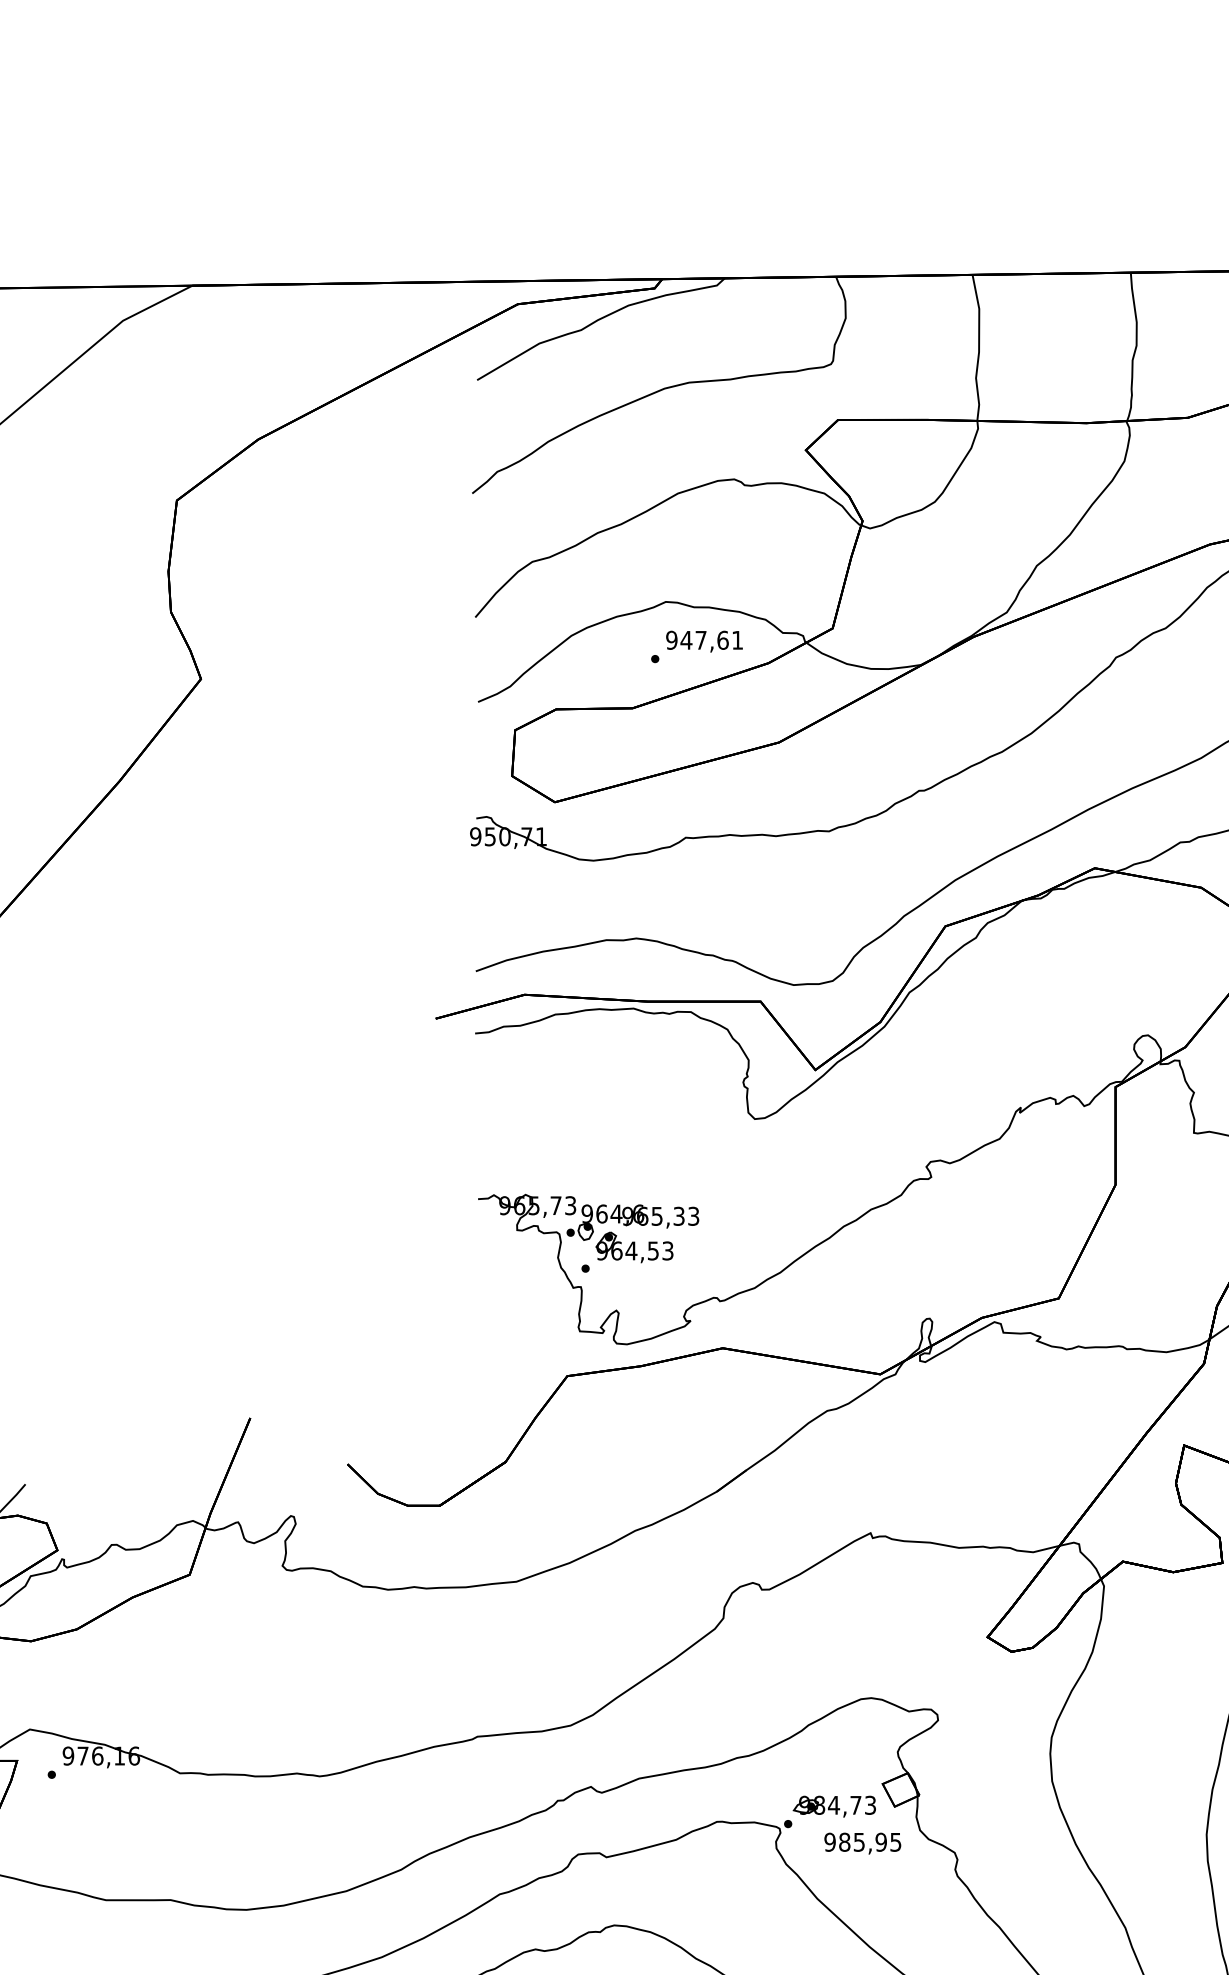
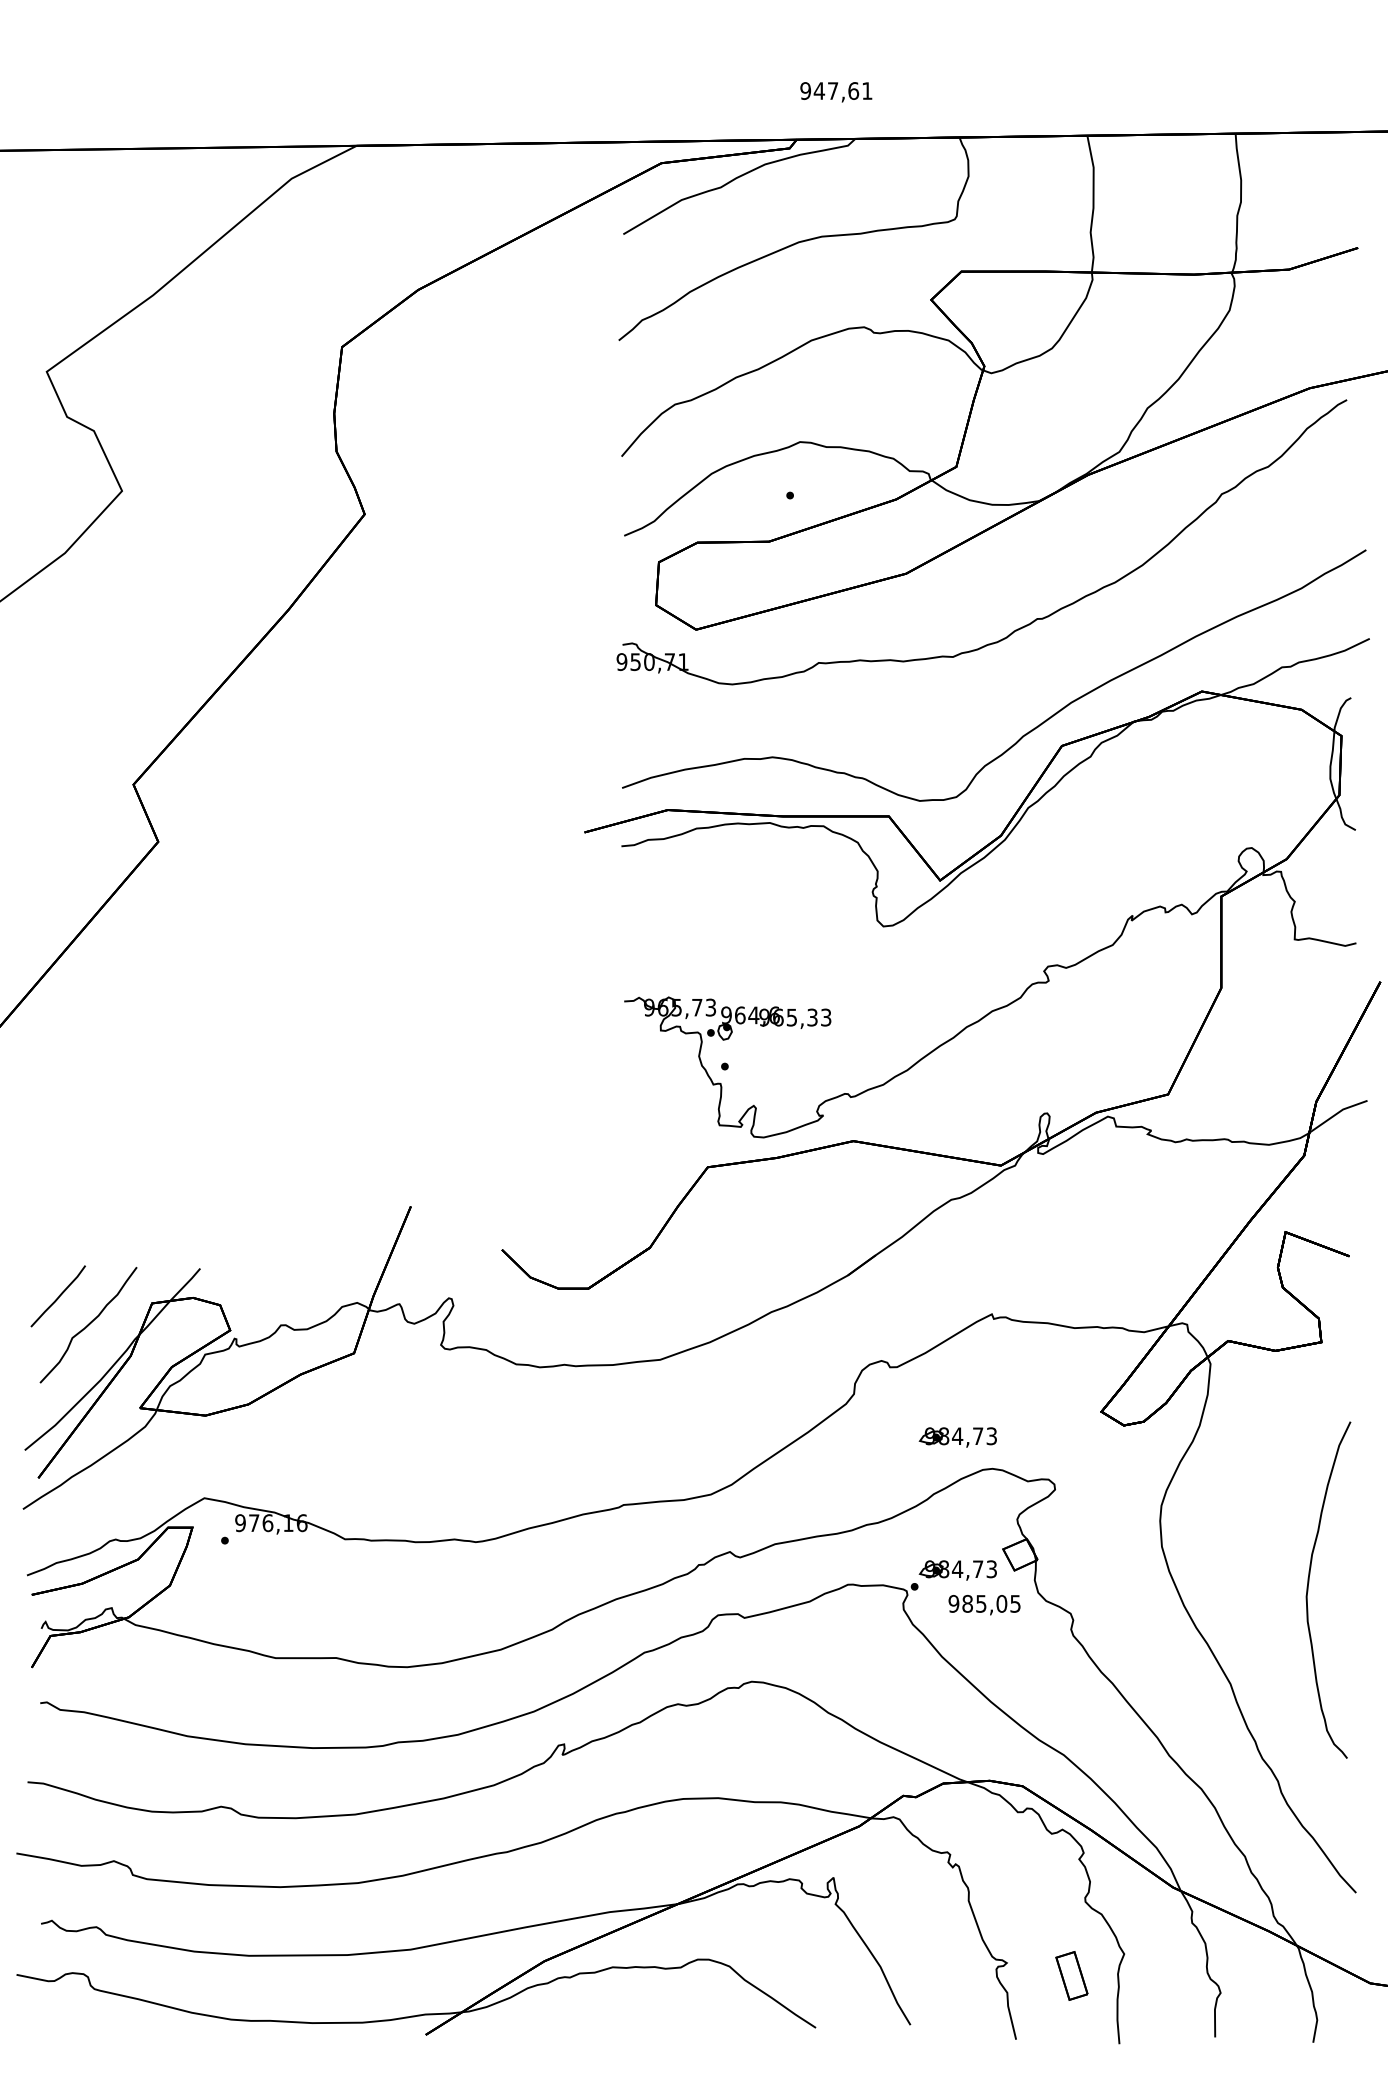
text: (704, 641) -> (836, 92), moved
part: (634, 1247) -> (770, 1046), removed
part: (833, 1664) -> (957, 1437), added
text: (880, 1841) -> (1001, 1603), 985,95 -> 985,05

